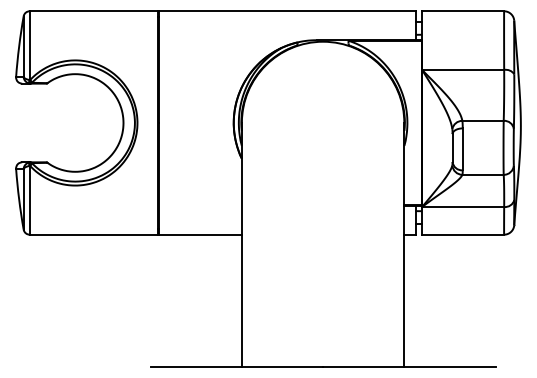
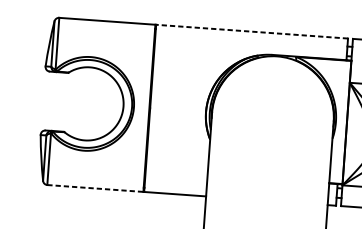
line: (286, 11) -> (251, 31), solid -> dashed
line: (94, 234) -> (95, 188), solid -> dashed

